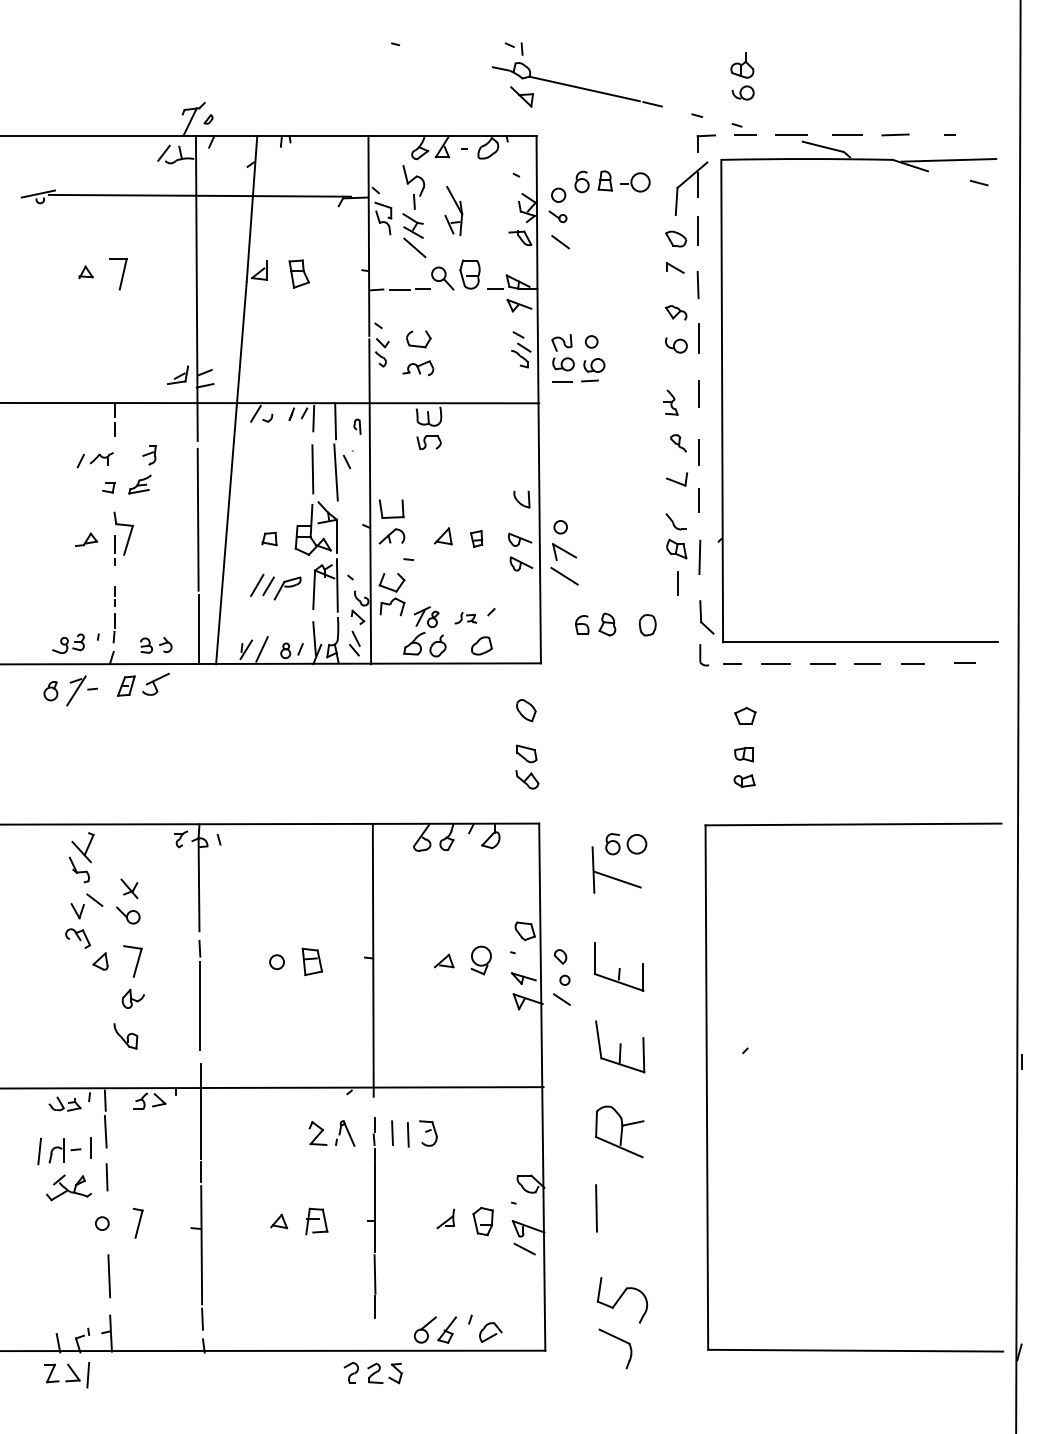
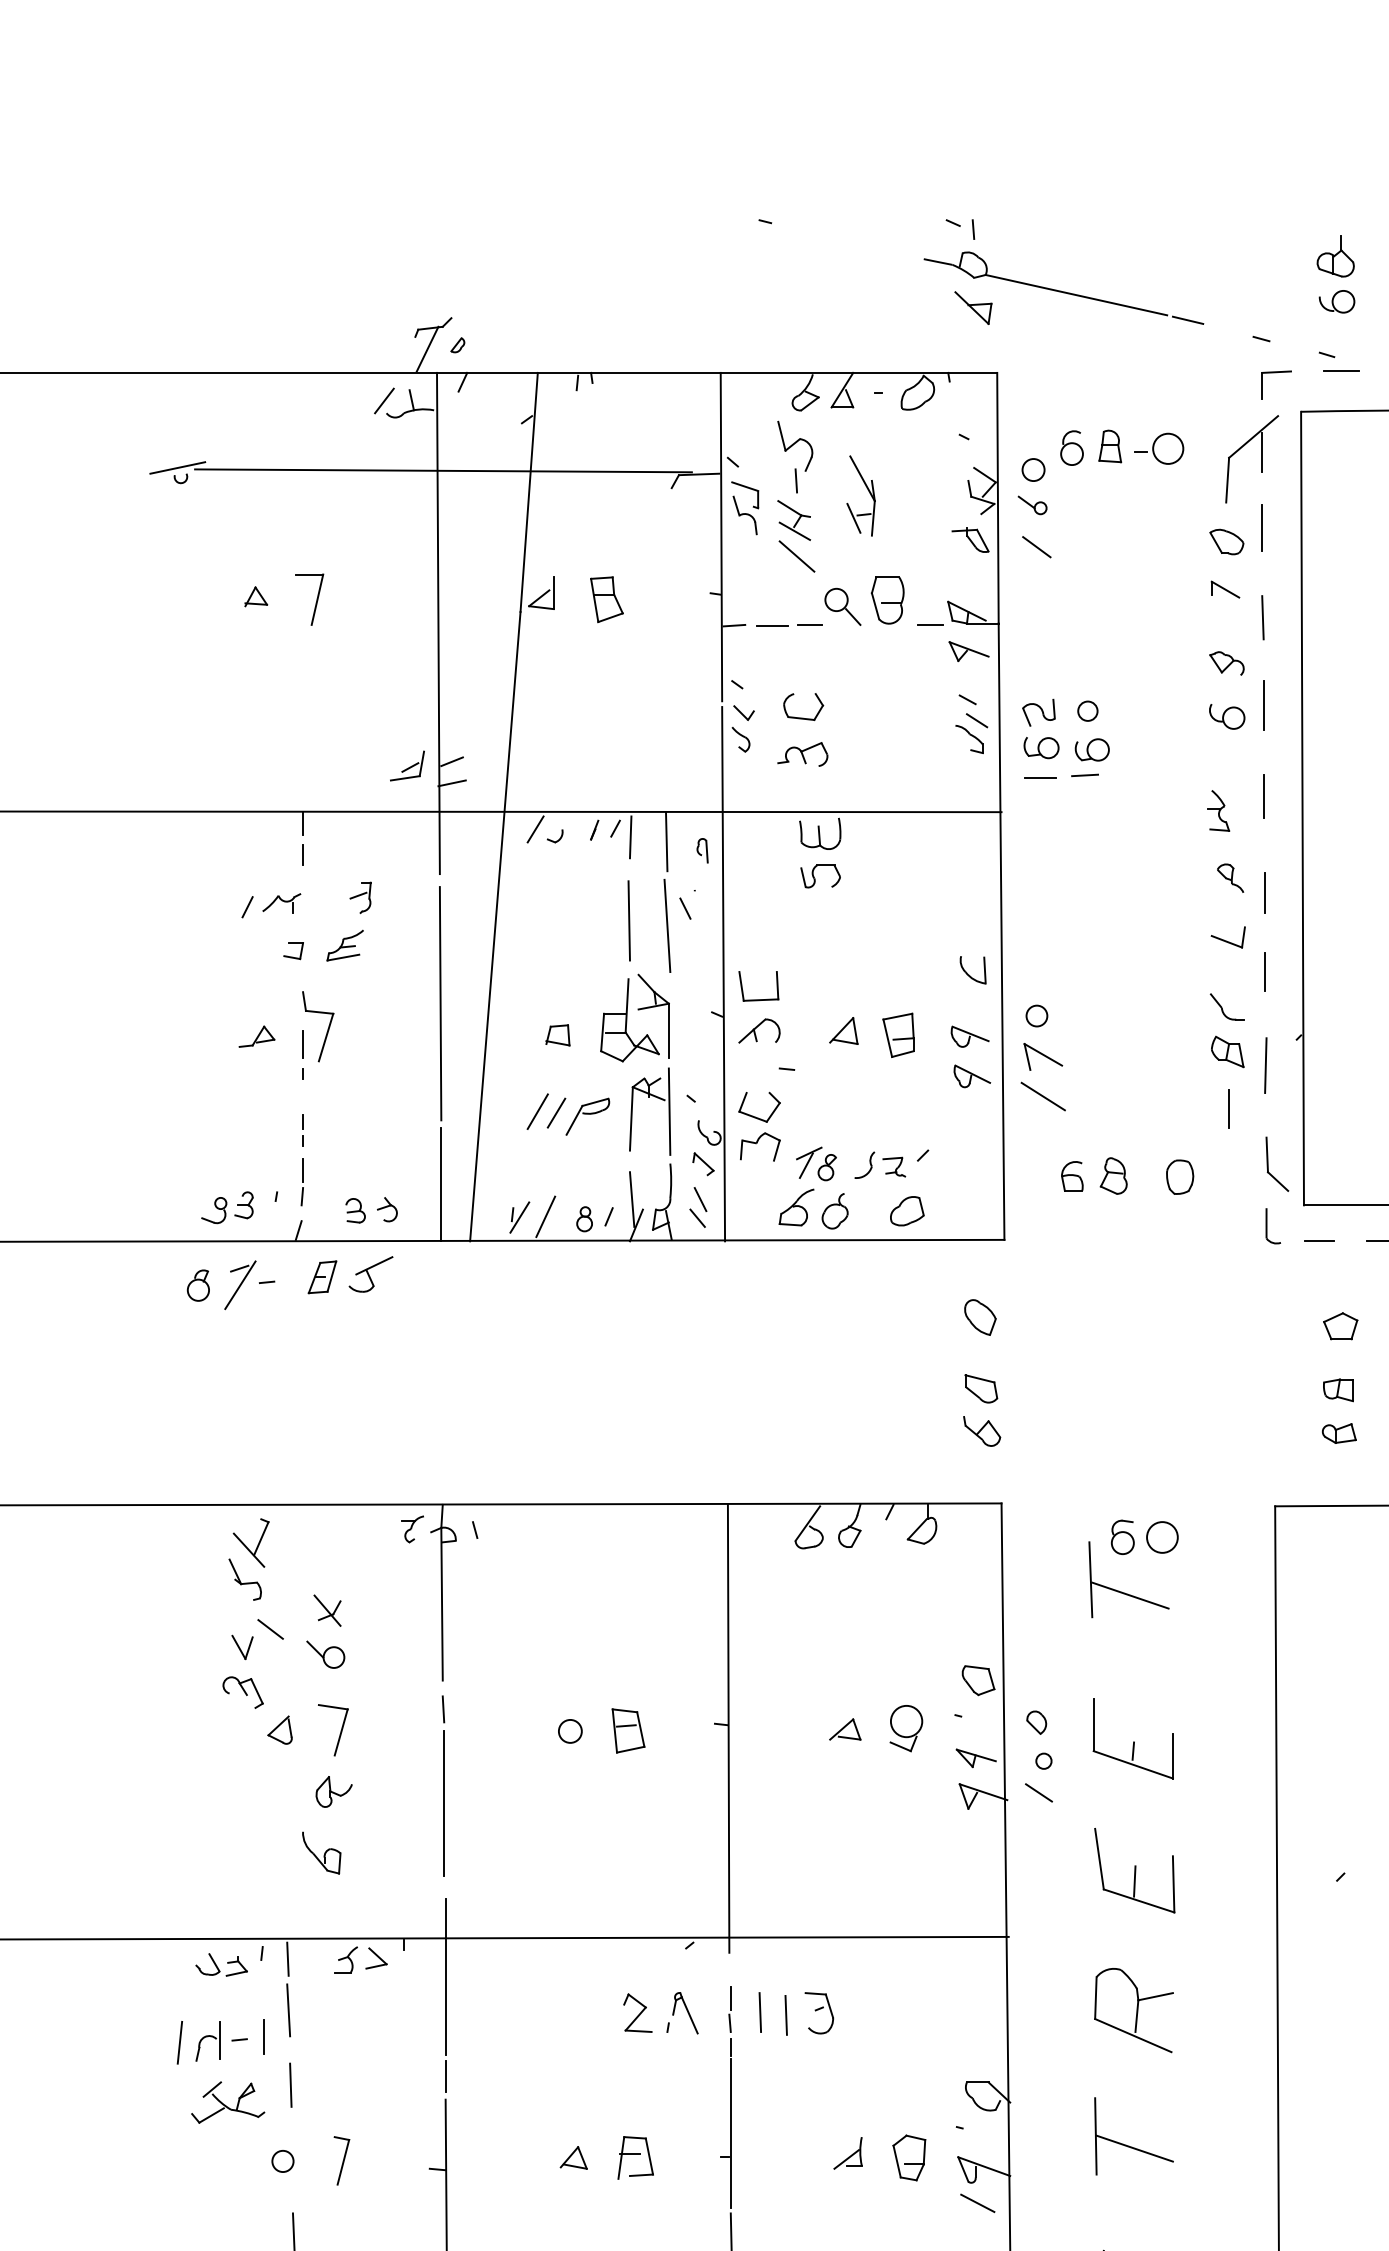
part: (476, 538) -> (898, 1034), size x1.67
part: (465, 617) -> (880, 1164), size x1.43
line: (619, 1215) -> (1133, 2148), added

